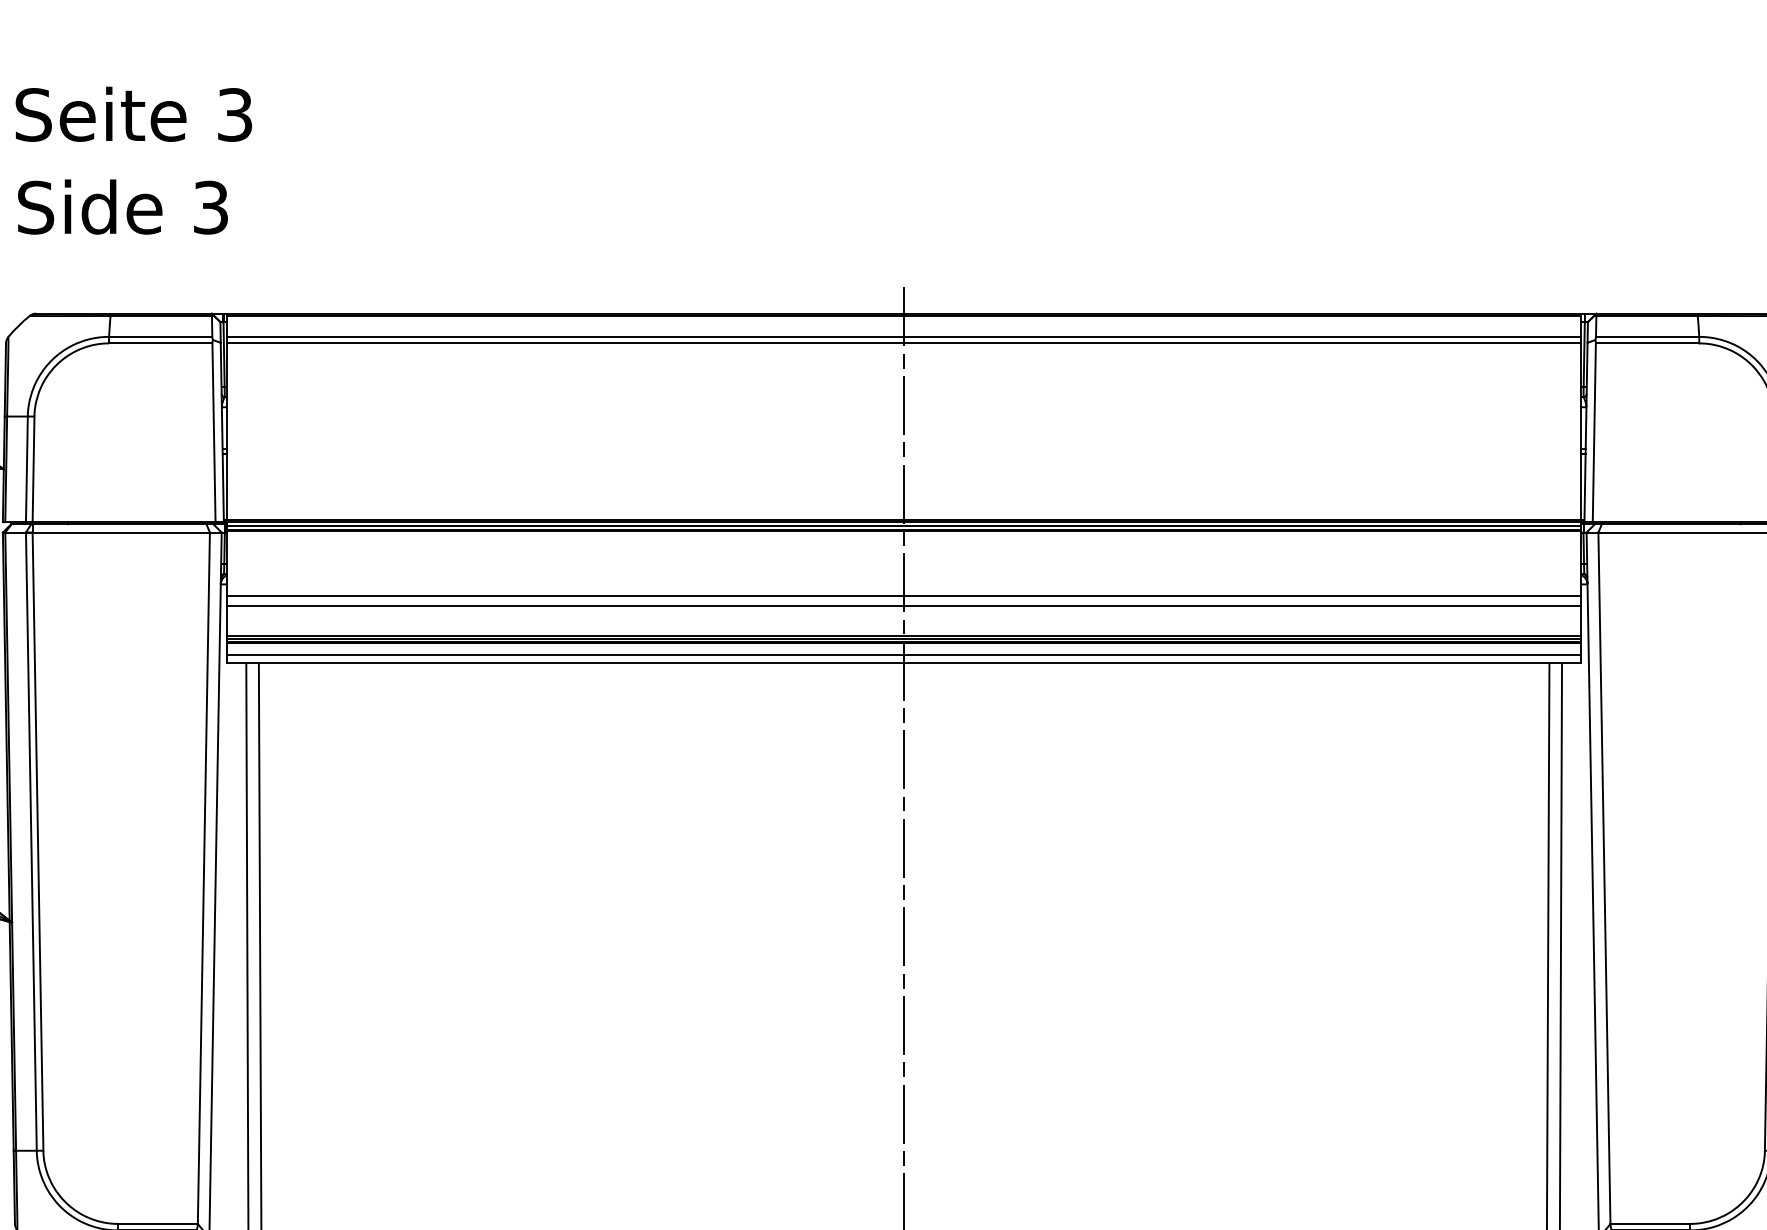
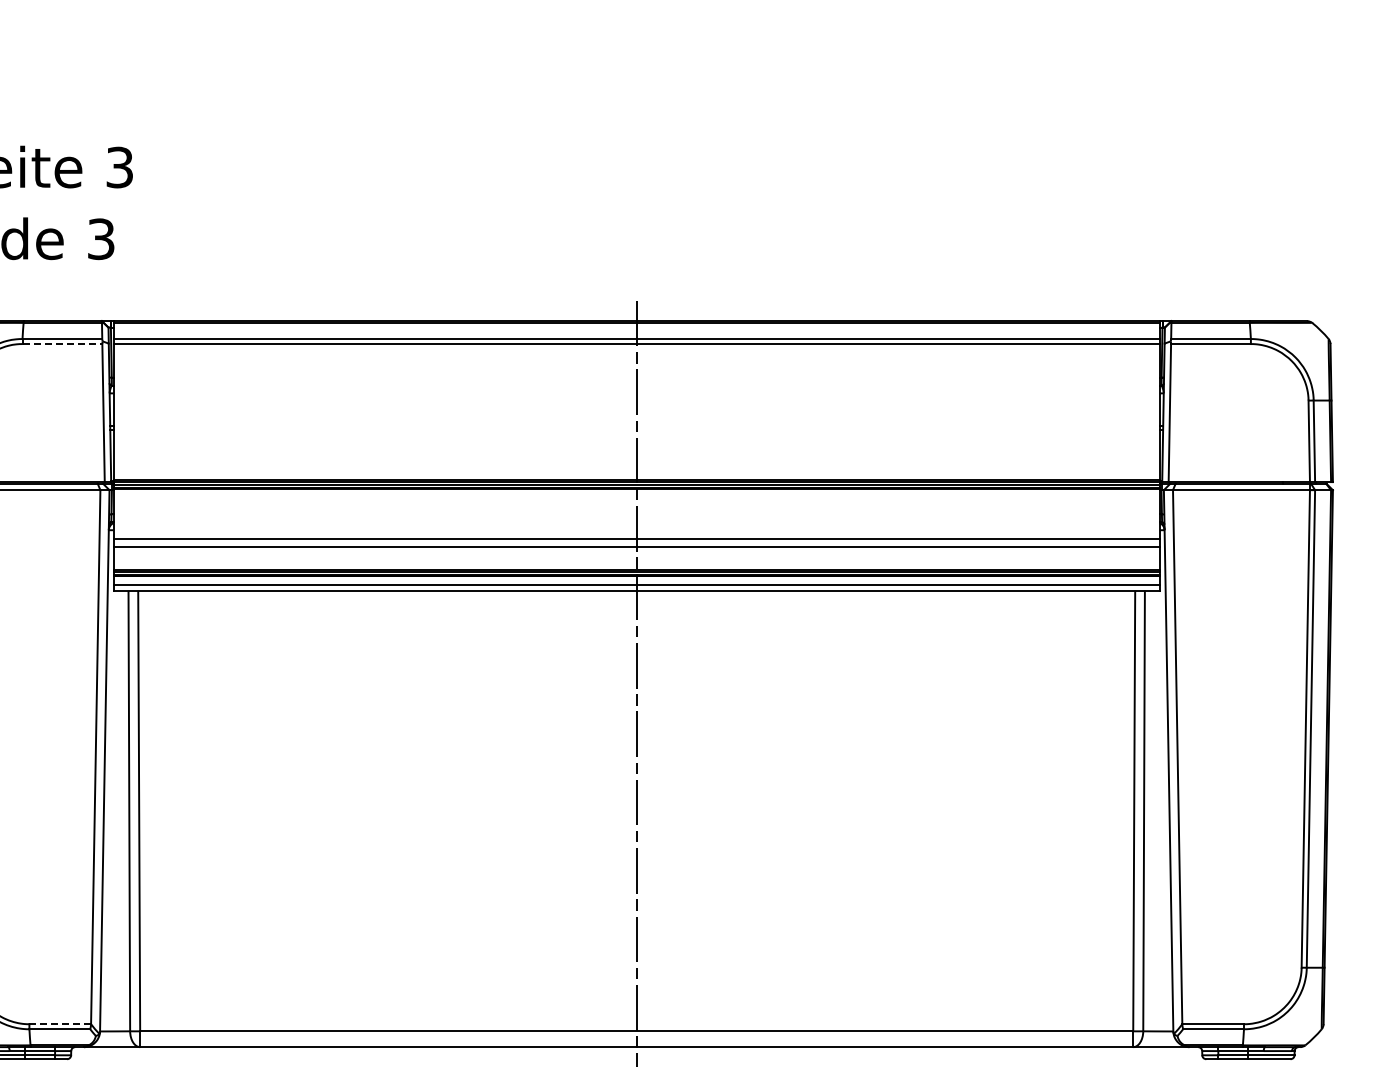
line: (160, 343) -> (62, 344), solid -> dashed
line: (158, 1224) -> (60, 1024), solid -> dashed

